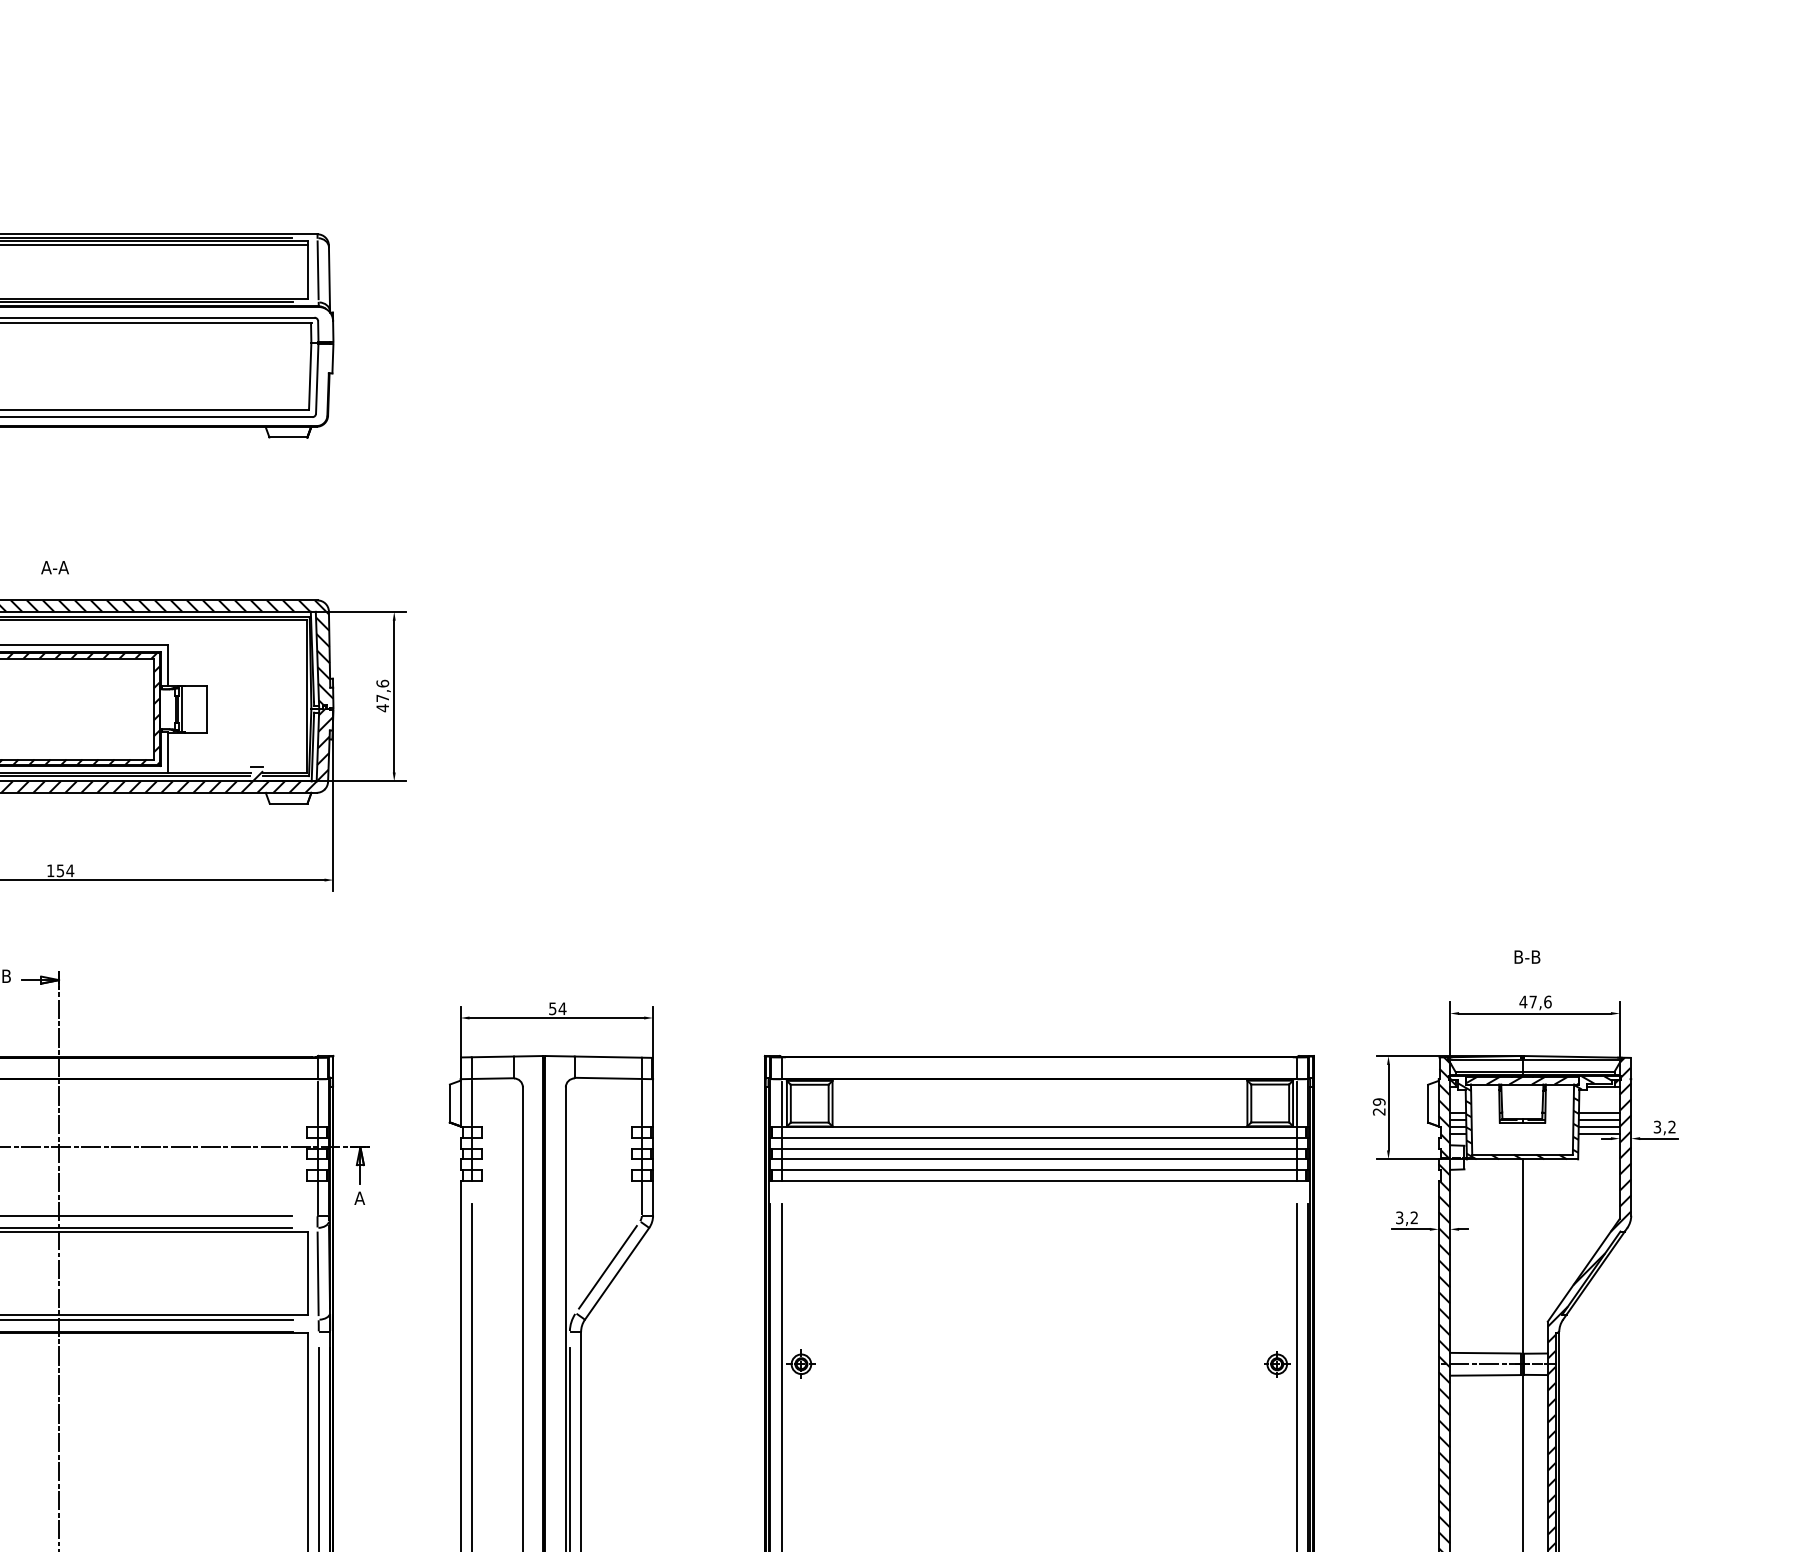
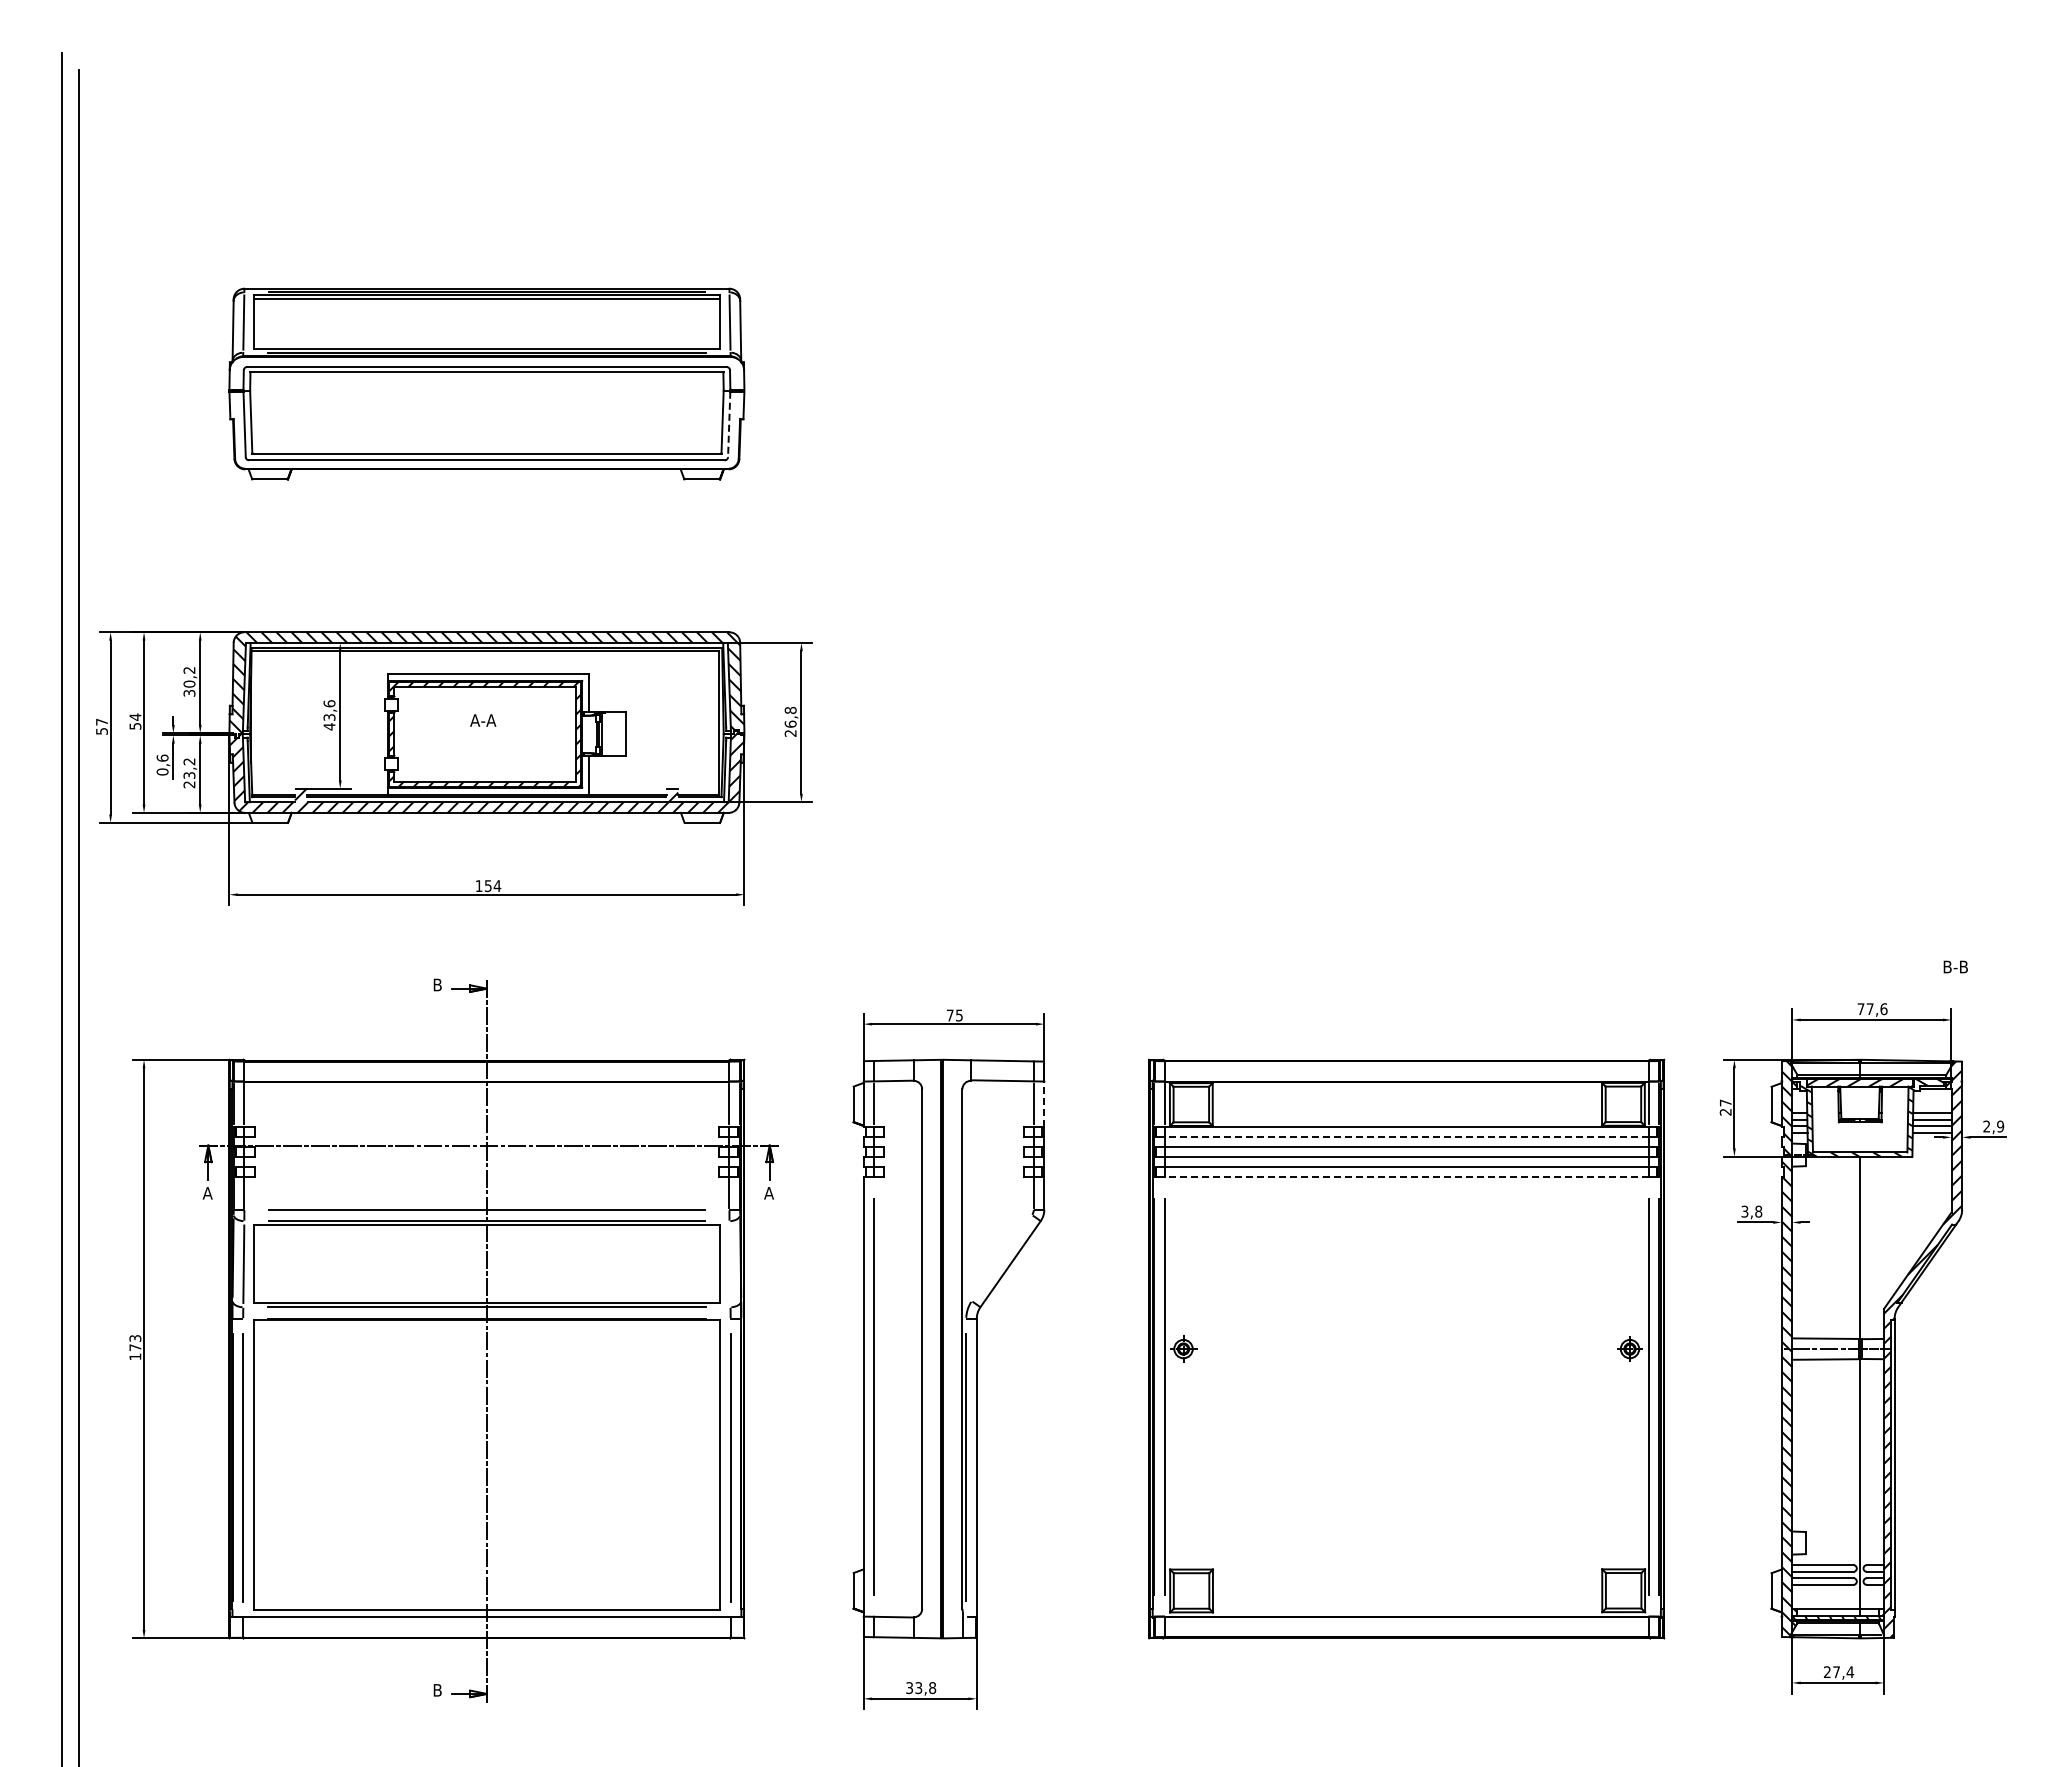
line: (317, 378) -> (729, 424), solid -> dashed
text: (55, 567) -> (483, 720), moved
text: (382, 695) -> (790, 721), 47,6 -> 26,8
text: (1527, 956) -> (1955, 966), moved
text: (1522, 1001) -> (1860, 1008), 47,6 -> 77,6
text: (557, 1008) -> (954, 1015), 54 -> 75
text: (1378, 1101) -> (1725, 1102), 29 -> 27
line: (653, 1103) -> (1044, 1104), solid -> dashed
text: (1664, 1127) -> (1993, 1126), 3,2 -> 2,9
line: (1039, 1137) -> (1406, 1136), solid -> dashed
line: (1039, 1180) -> (1406, 1176), solid -> dashed
text: (1414, 1217) -> (1758, 1211), 3,2 -> 3,8
line: (607, 1266) -> (1001, 1257), removed
line: (317, 1273) -> (729, 1263), removed

